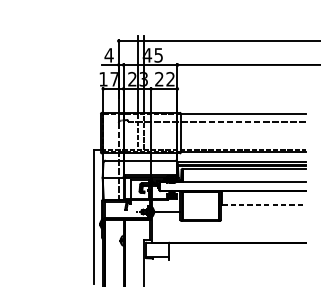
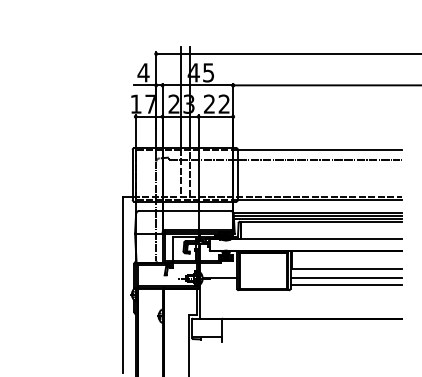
line: (263, 205) -> (346, 269), dashed -> solid
line: (262, 211) -> (345, 277), added
line: (262, 216) -> (345, 284), added

